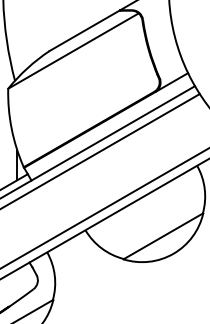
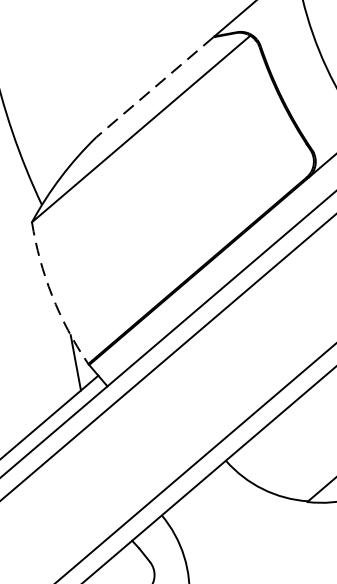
line: (84, 31) -> (155, 88), solid -> dashed
arc: (11, 128) -> (51, 295), solid -> dashed

